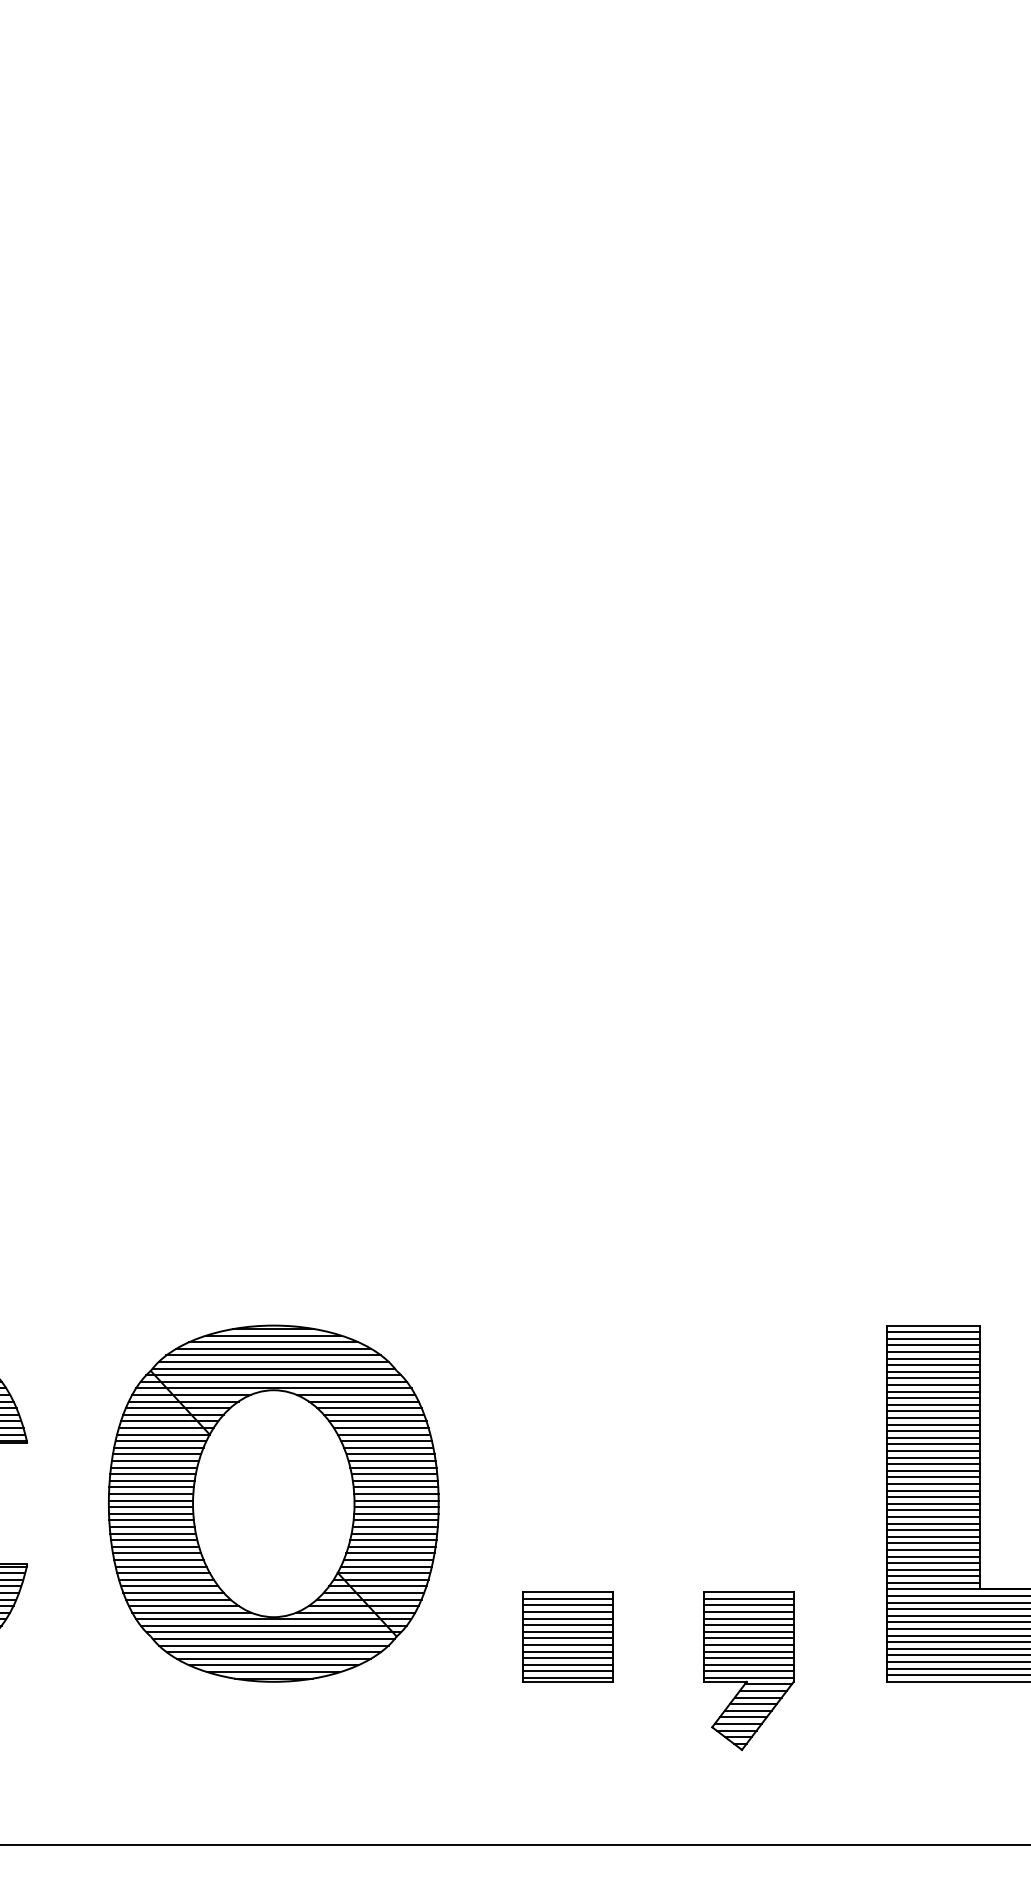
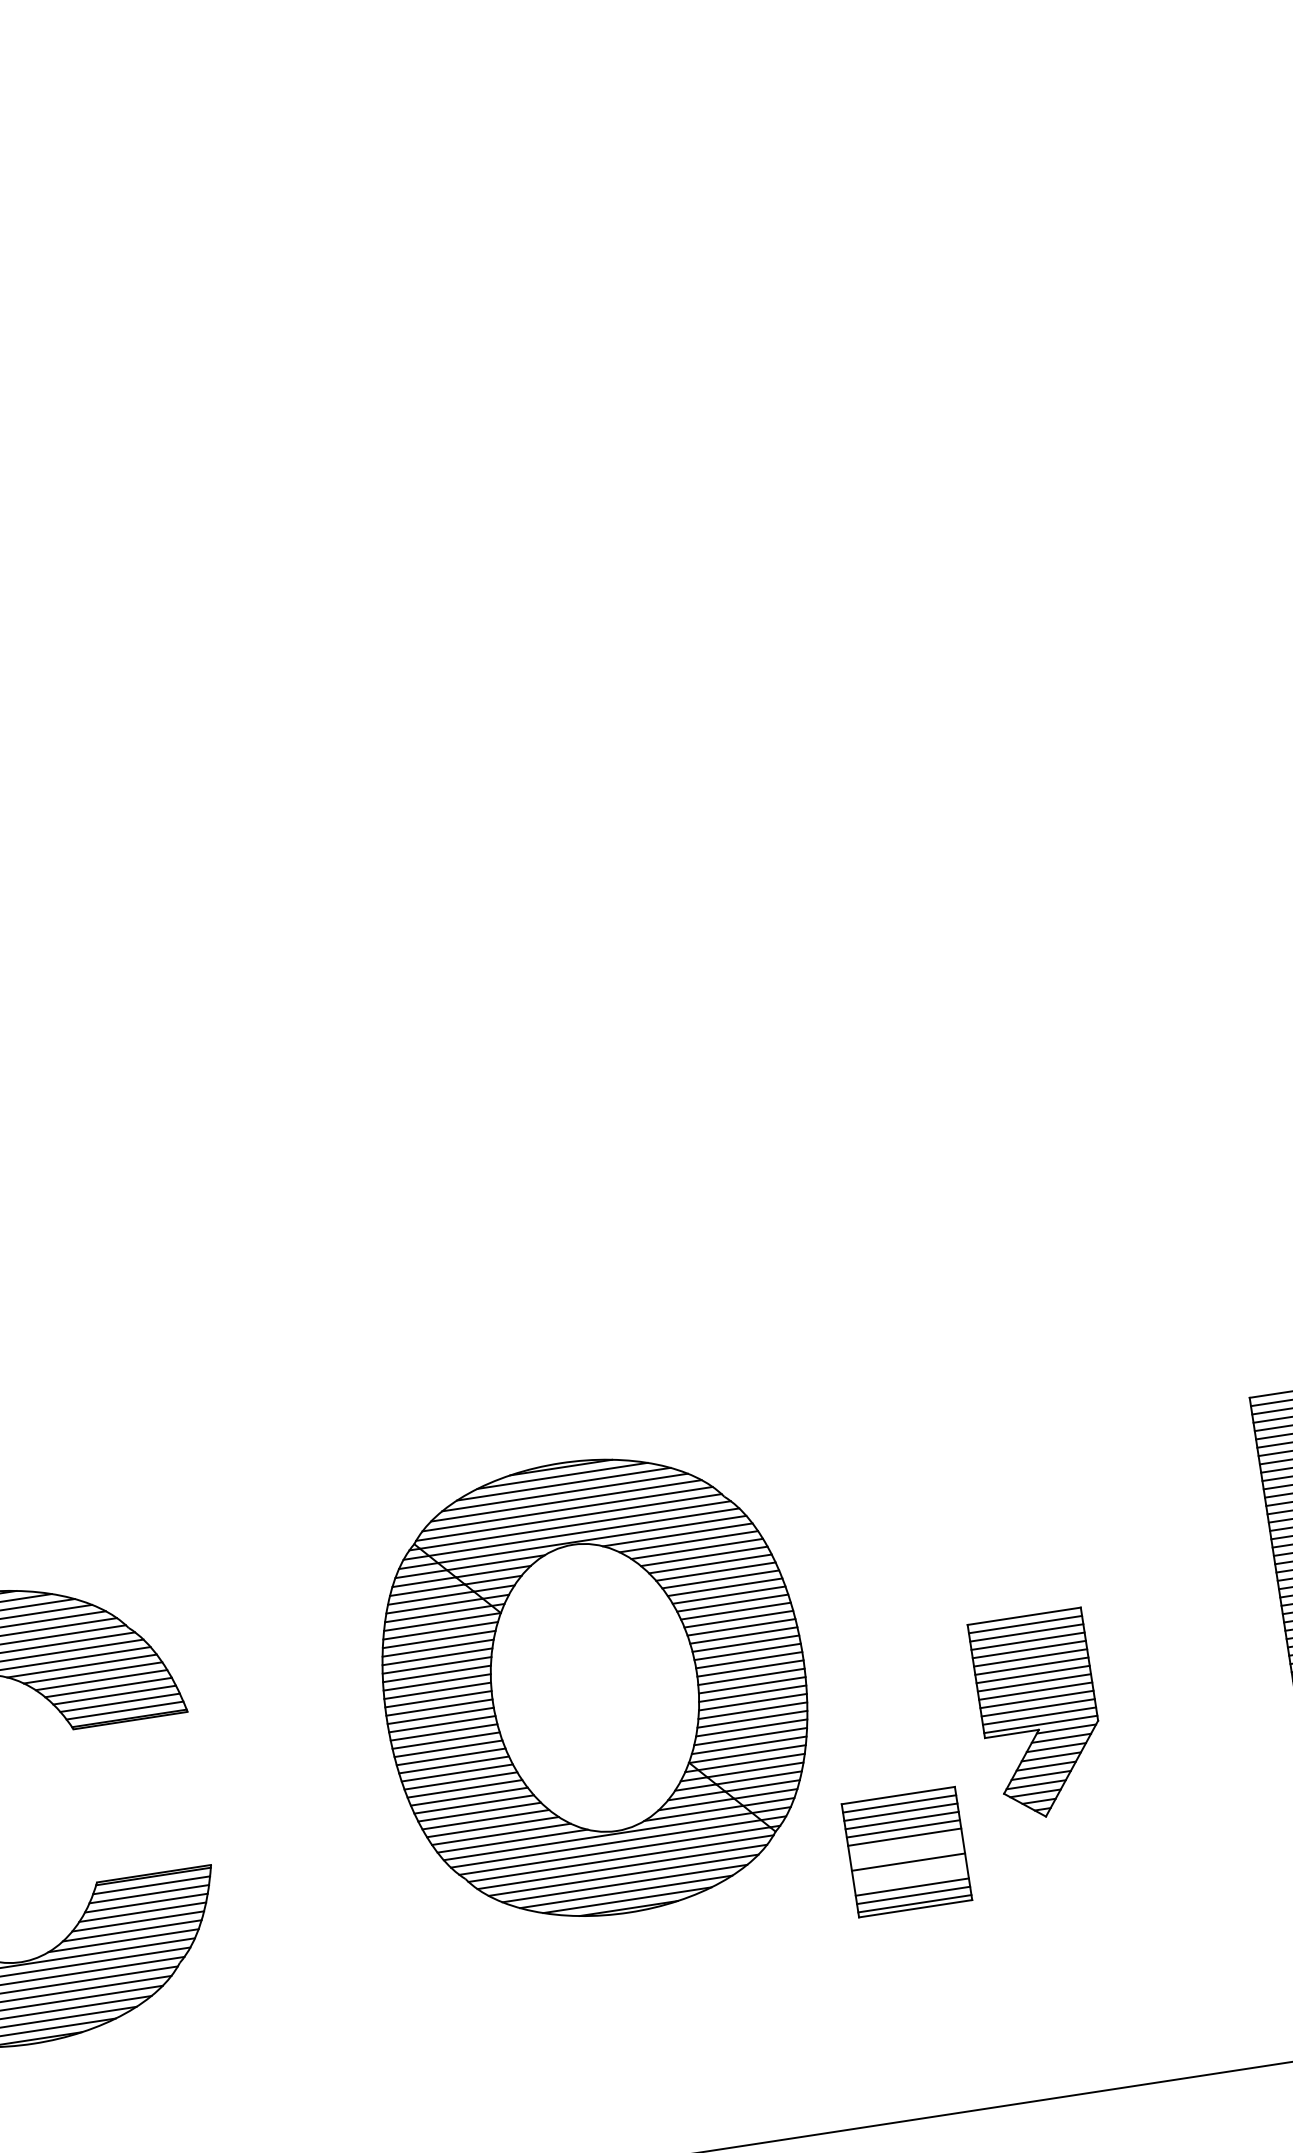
part: (273, 1503) -> (594, 1687), moved
line: (567, 1631) -> (905, 1845), removed
line: (567, 1638) -> (906, 1854), removed
line: (567, 1651) -> (909, 1870), removed
line: (567, 1658) -> (910, 1879), removed
part: (748, 1671) -> (1039, 1716), moved

